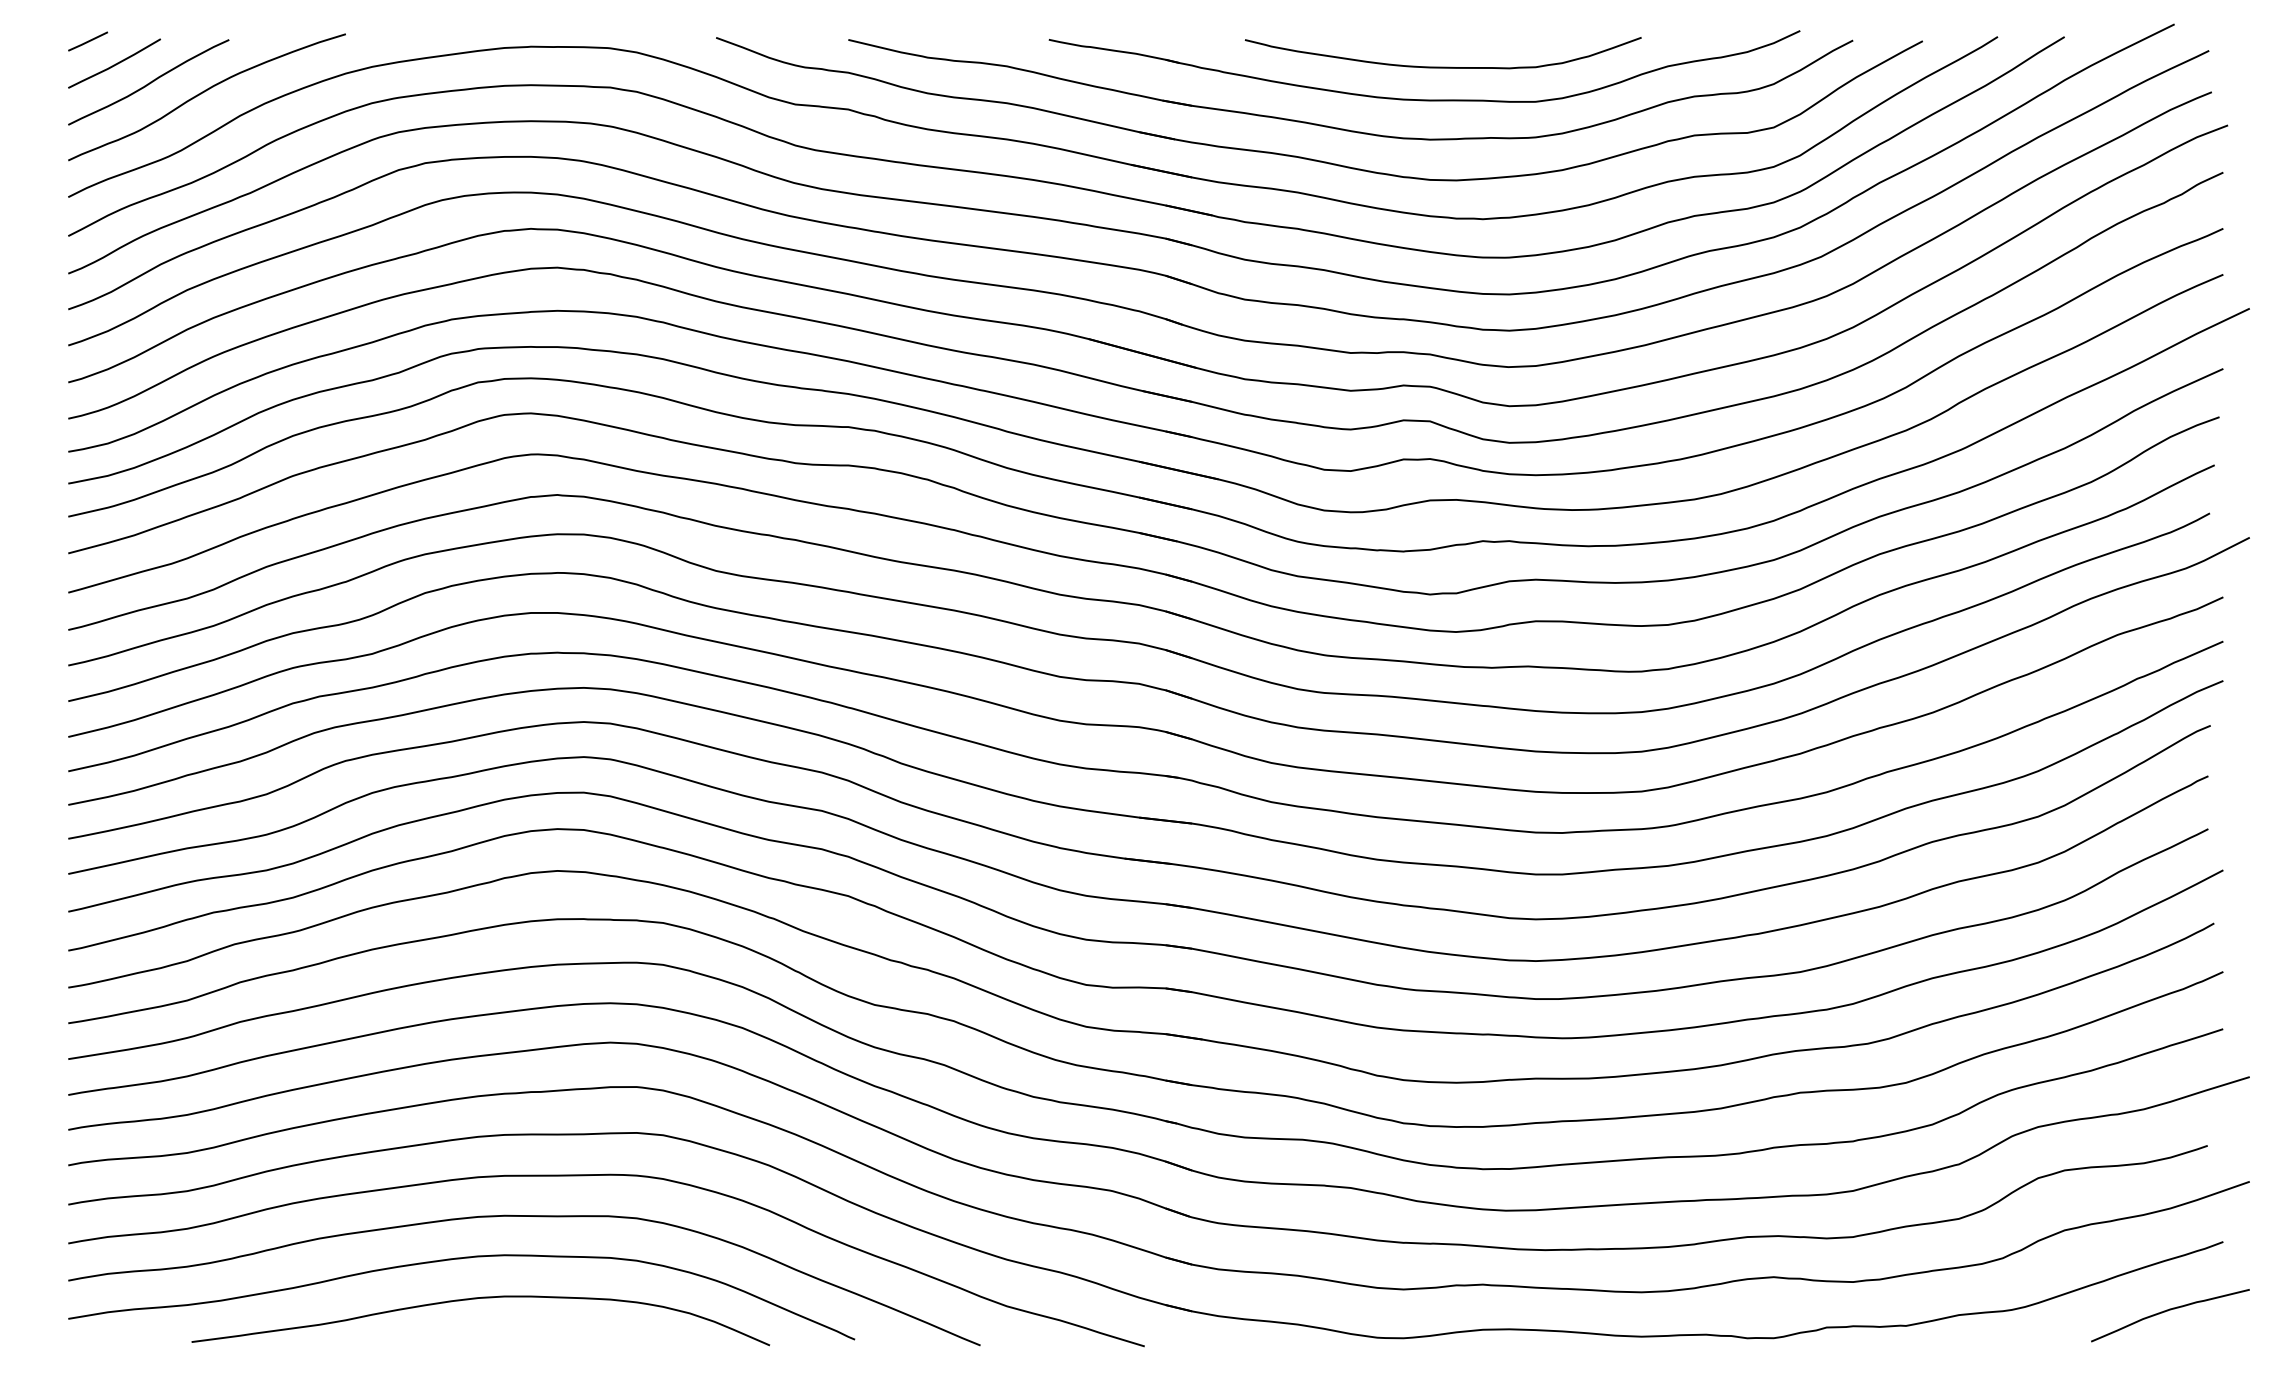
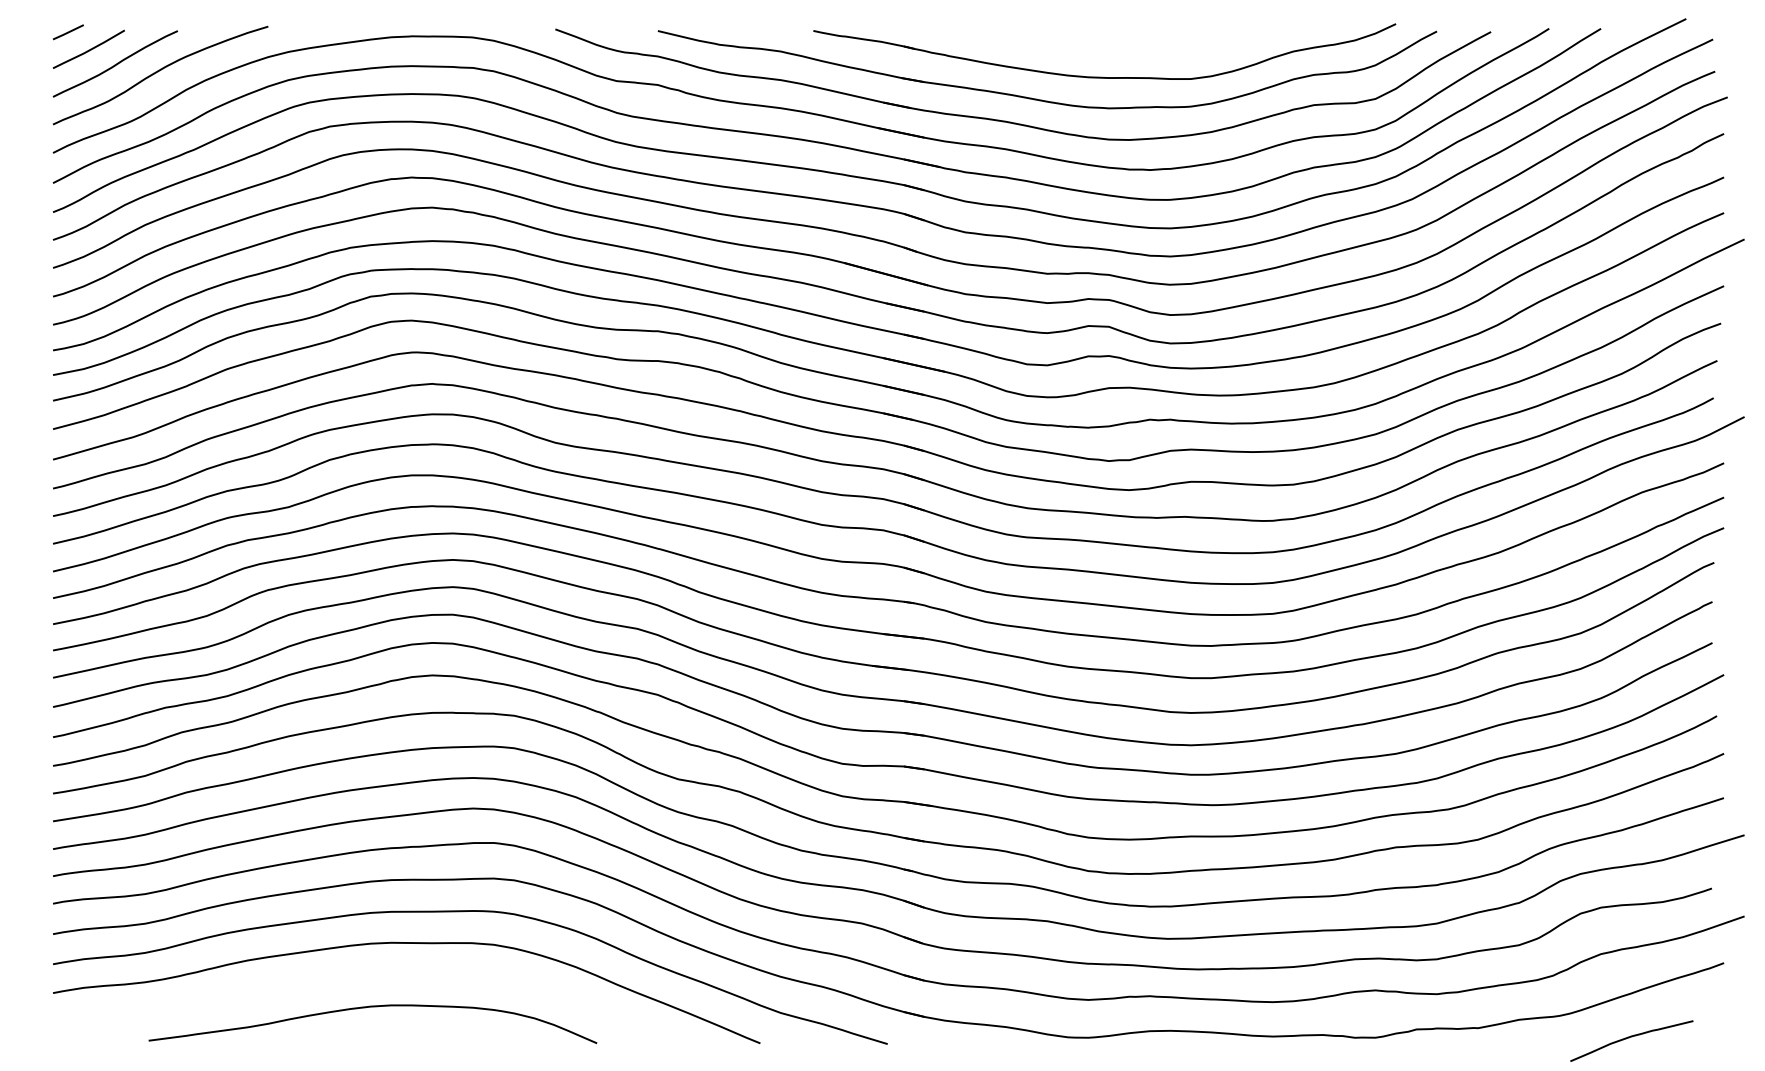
curve: (1442, 66) -> (1118, 51), removed
curve: (460, 1259) -> (357, 976), removed
curve: (2168, 1311) -> (1630, 1037), moved

